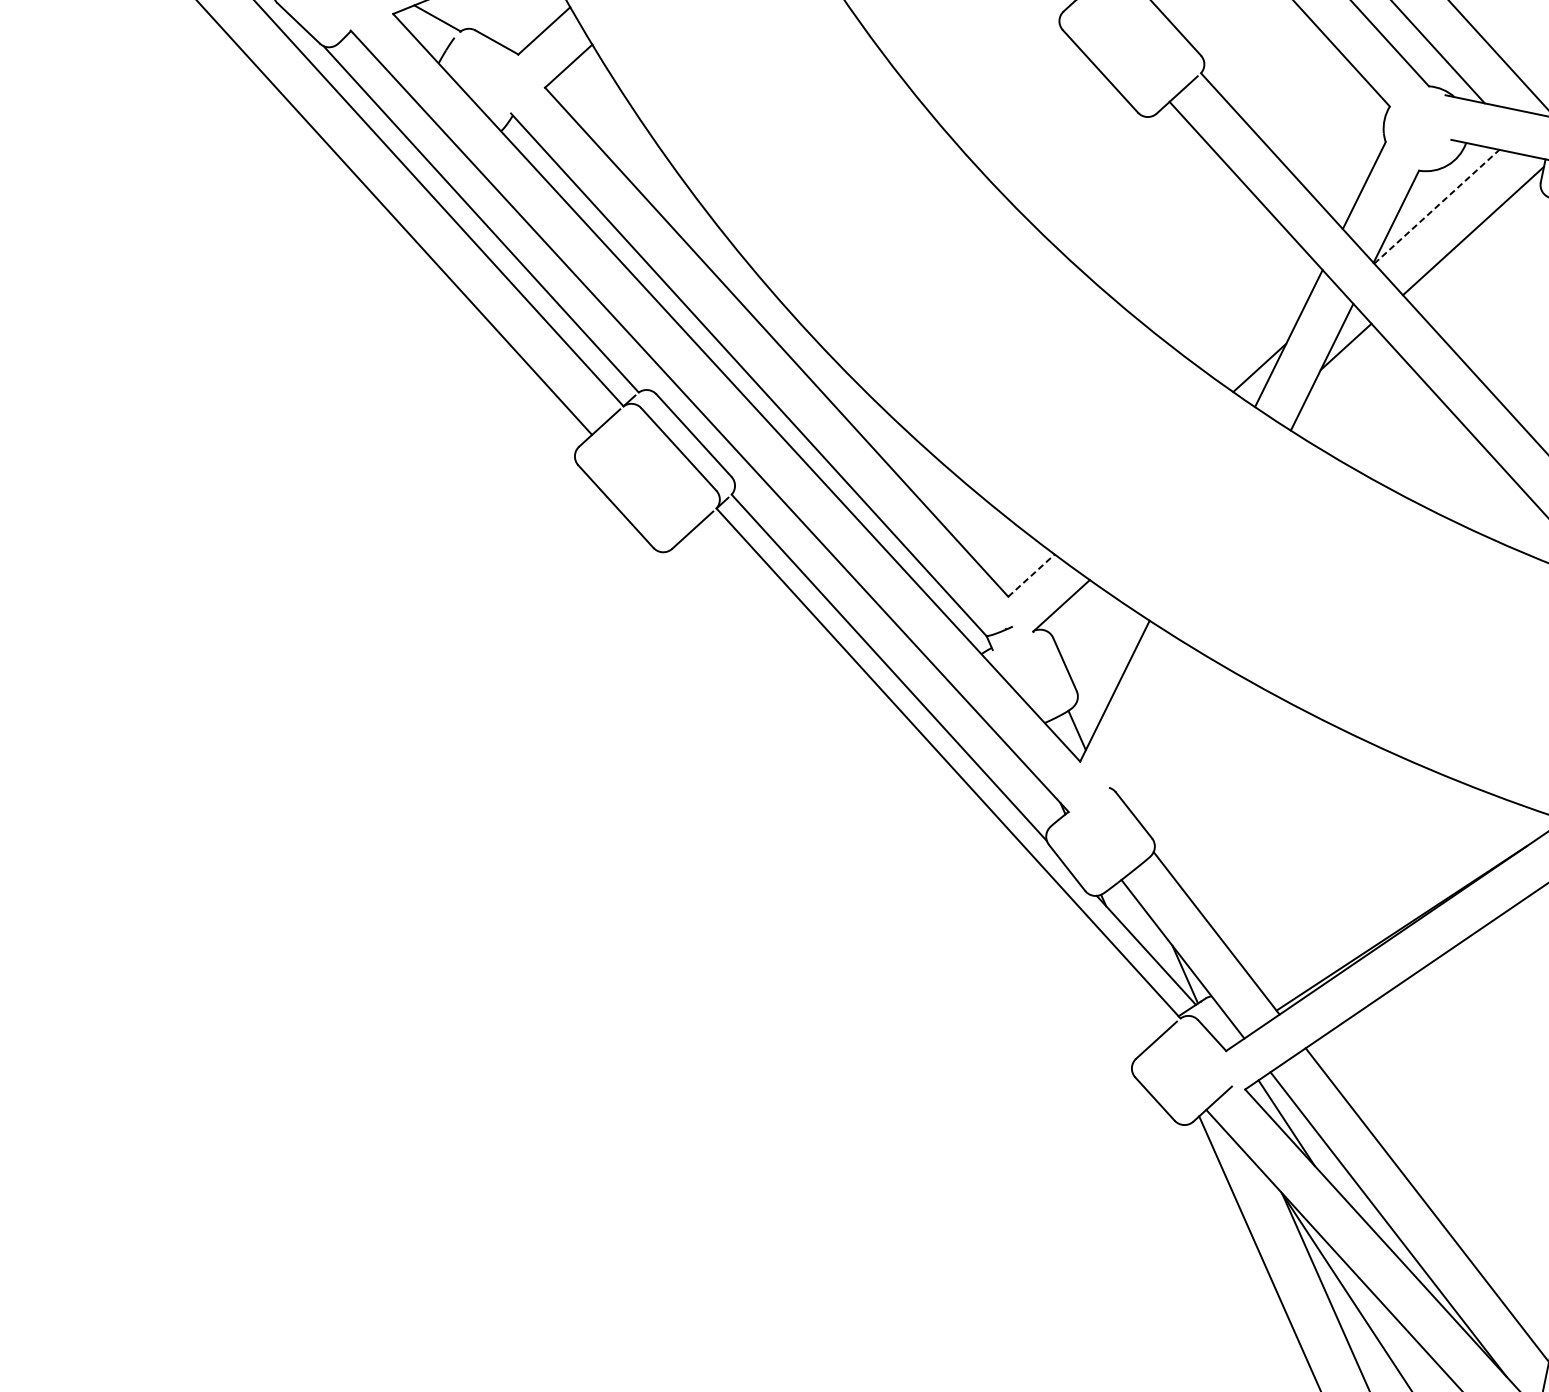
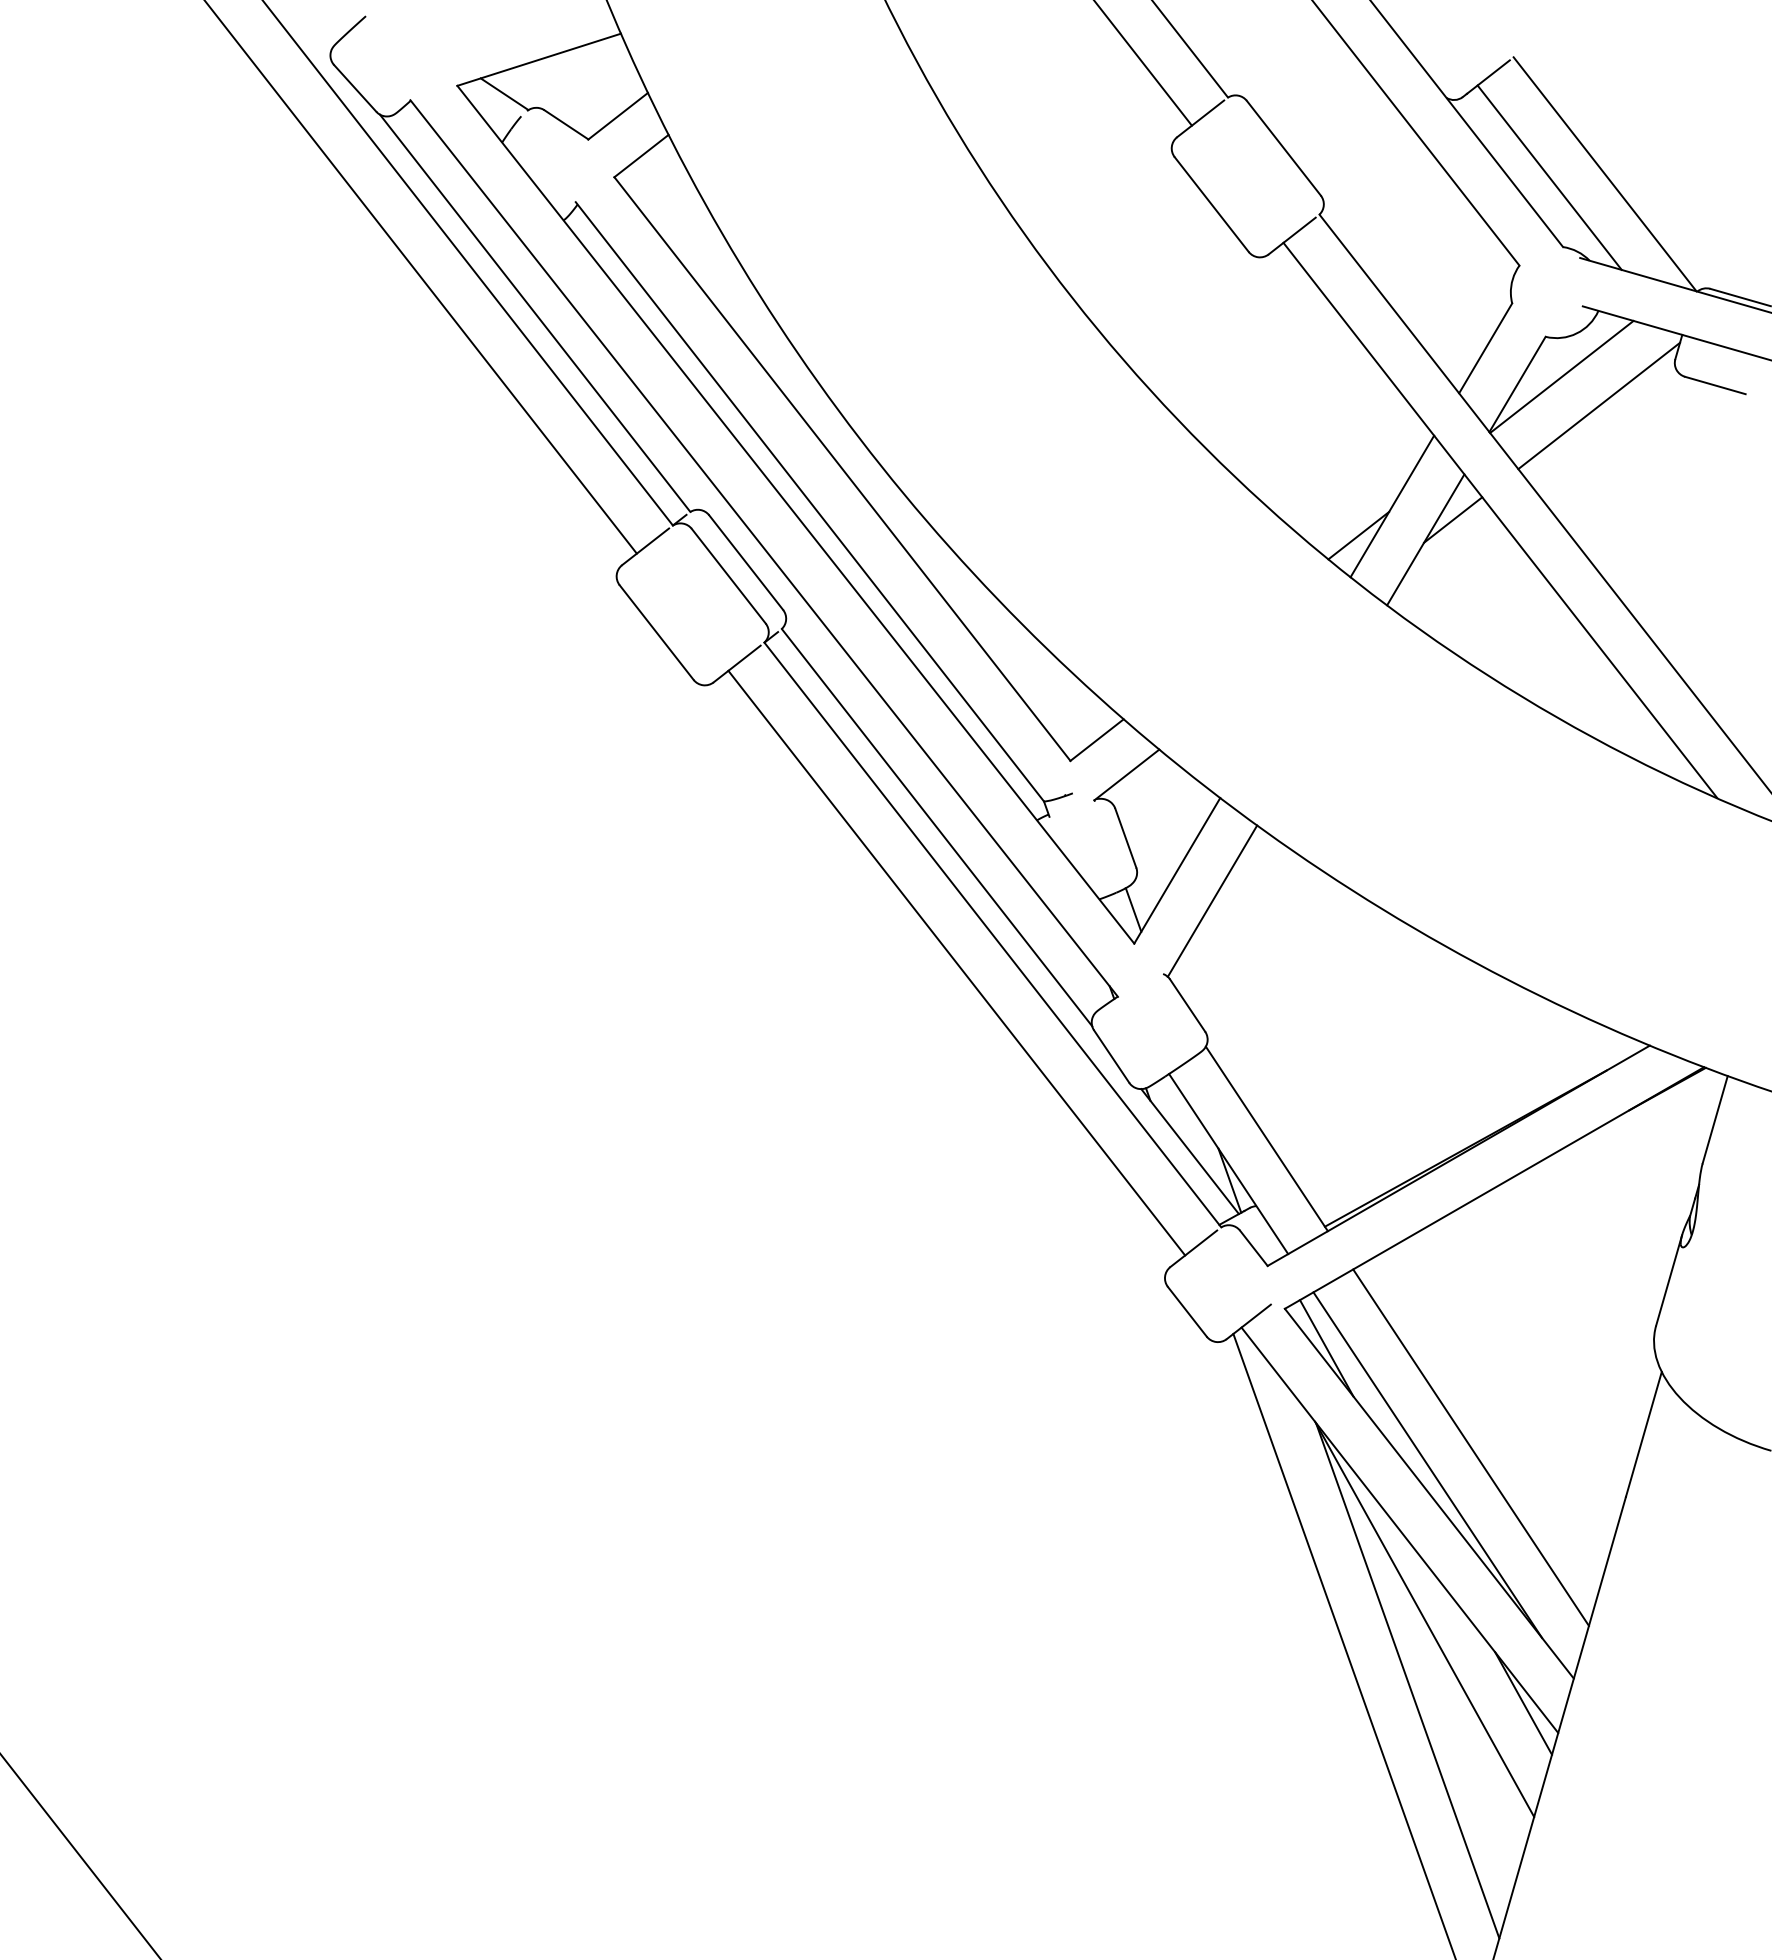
line: (1437, 206) -> (1562, 376), dashed -> solid
line: (1031, 575) -> (1097, 740), dashed -> solid
line: (1149, 716) -> (1212, 900), added
line: (916, 791) -> (956, 962), added

